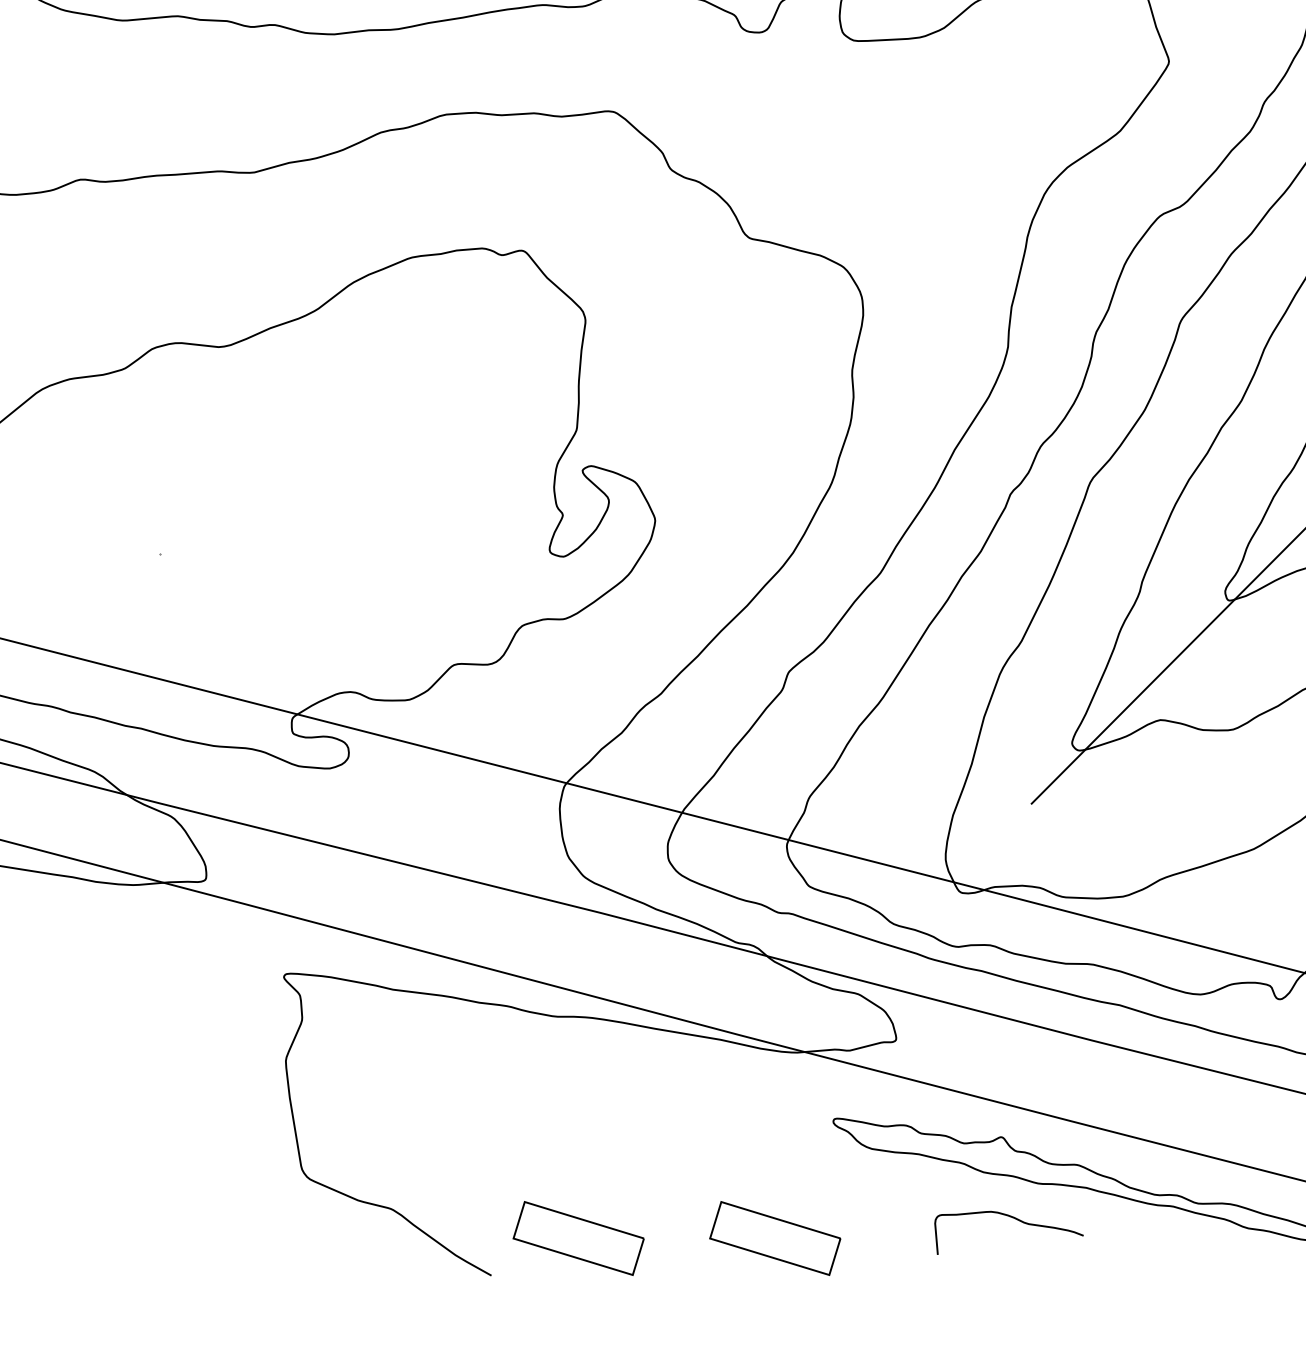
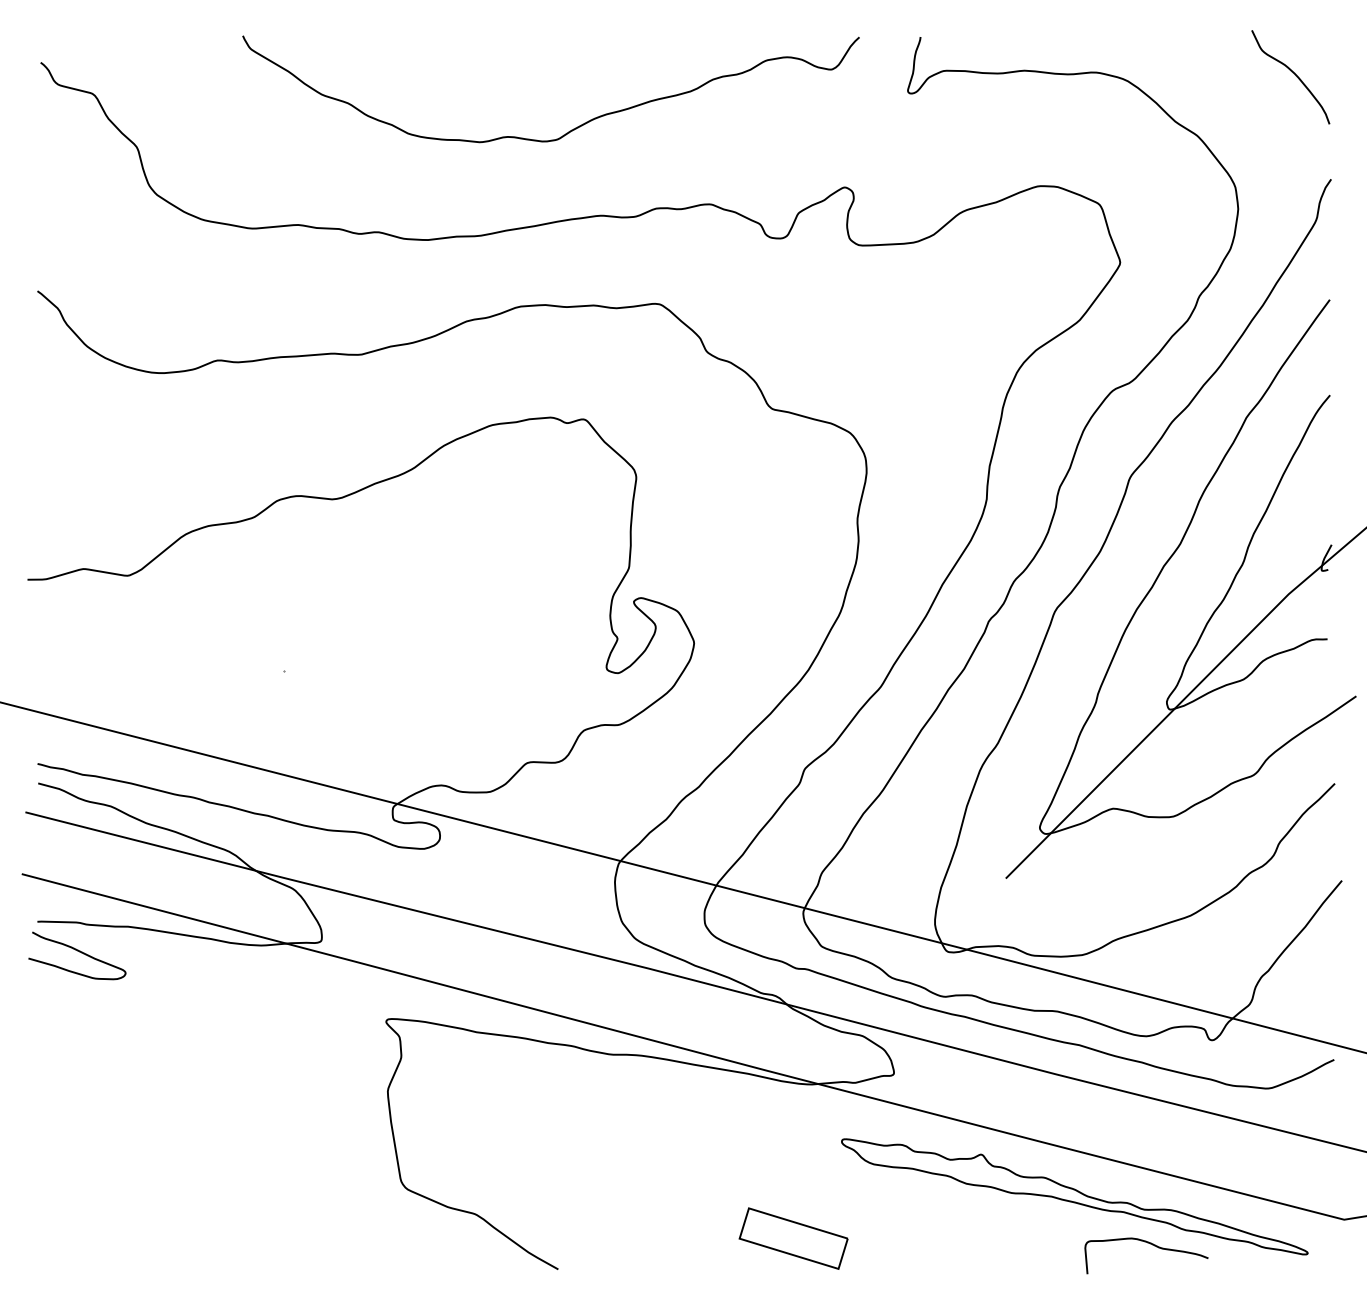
curve: (1016, 1220) -> (1152, 1245), moved
part: (578, 1238) -> (630, 1238), removed

